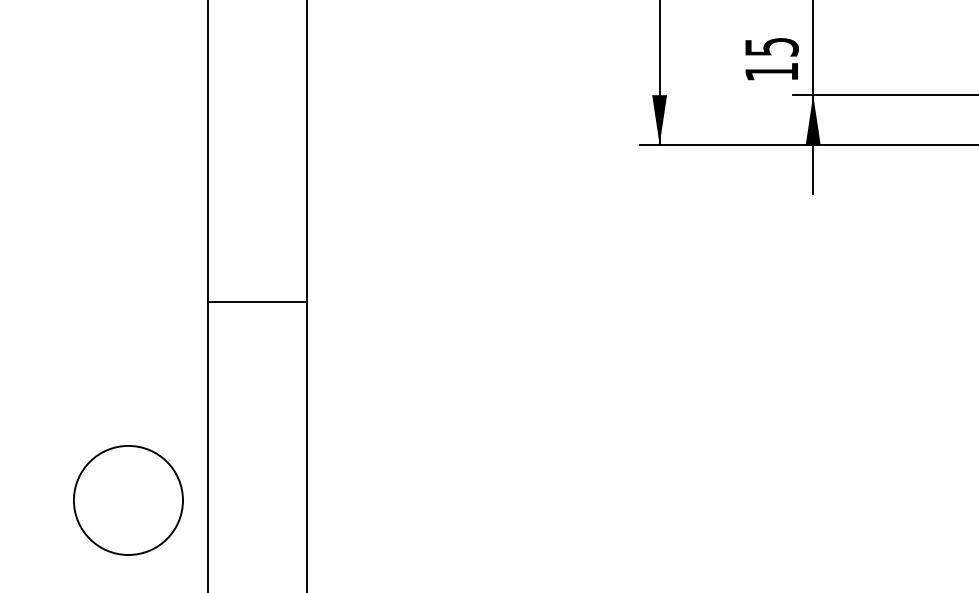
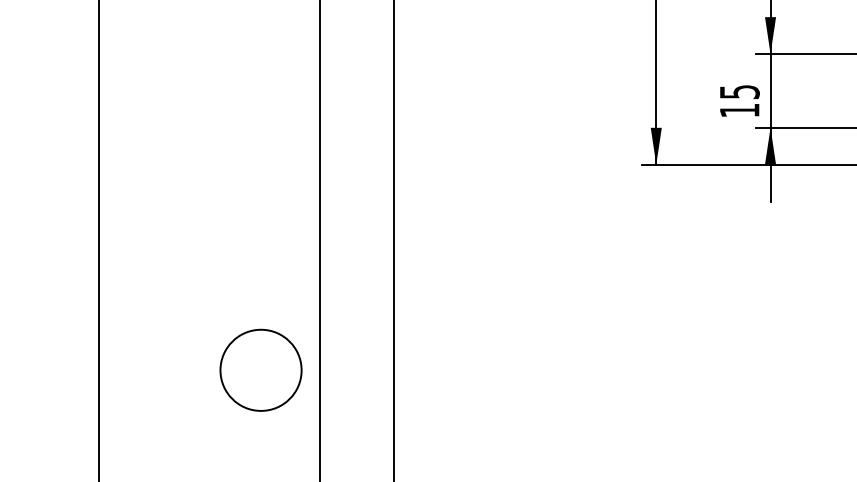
line: (256, 301) -> (356, 281), removed
circle: (127, 499) -> (260, 369), moved

